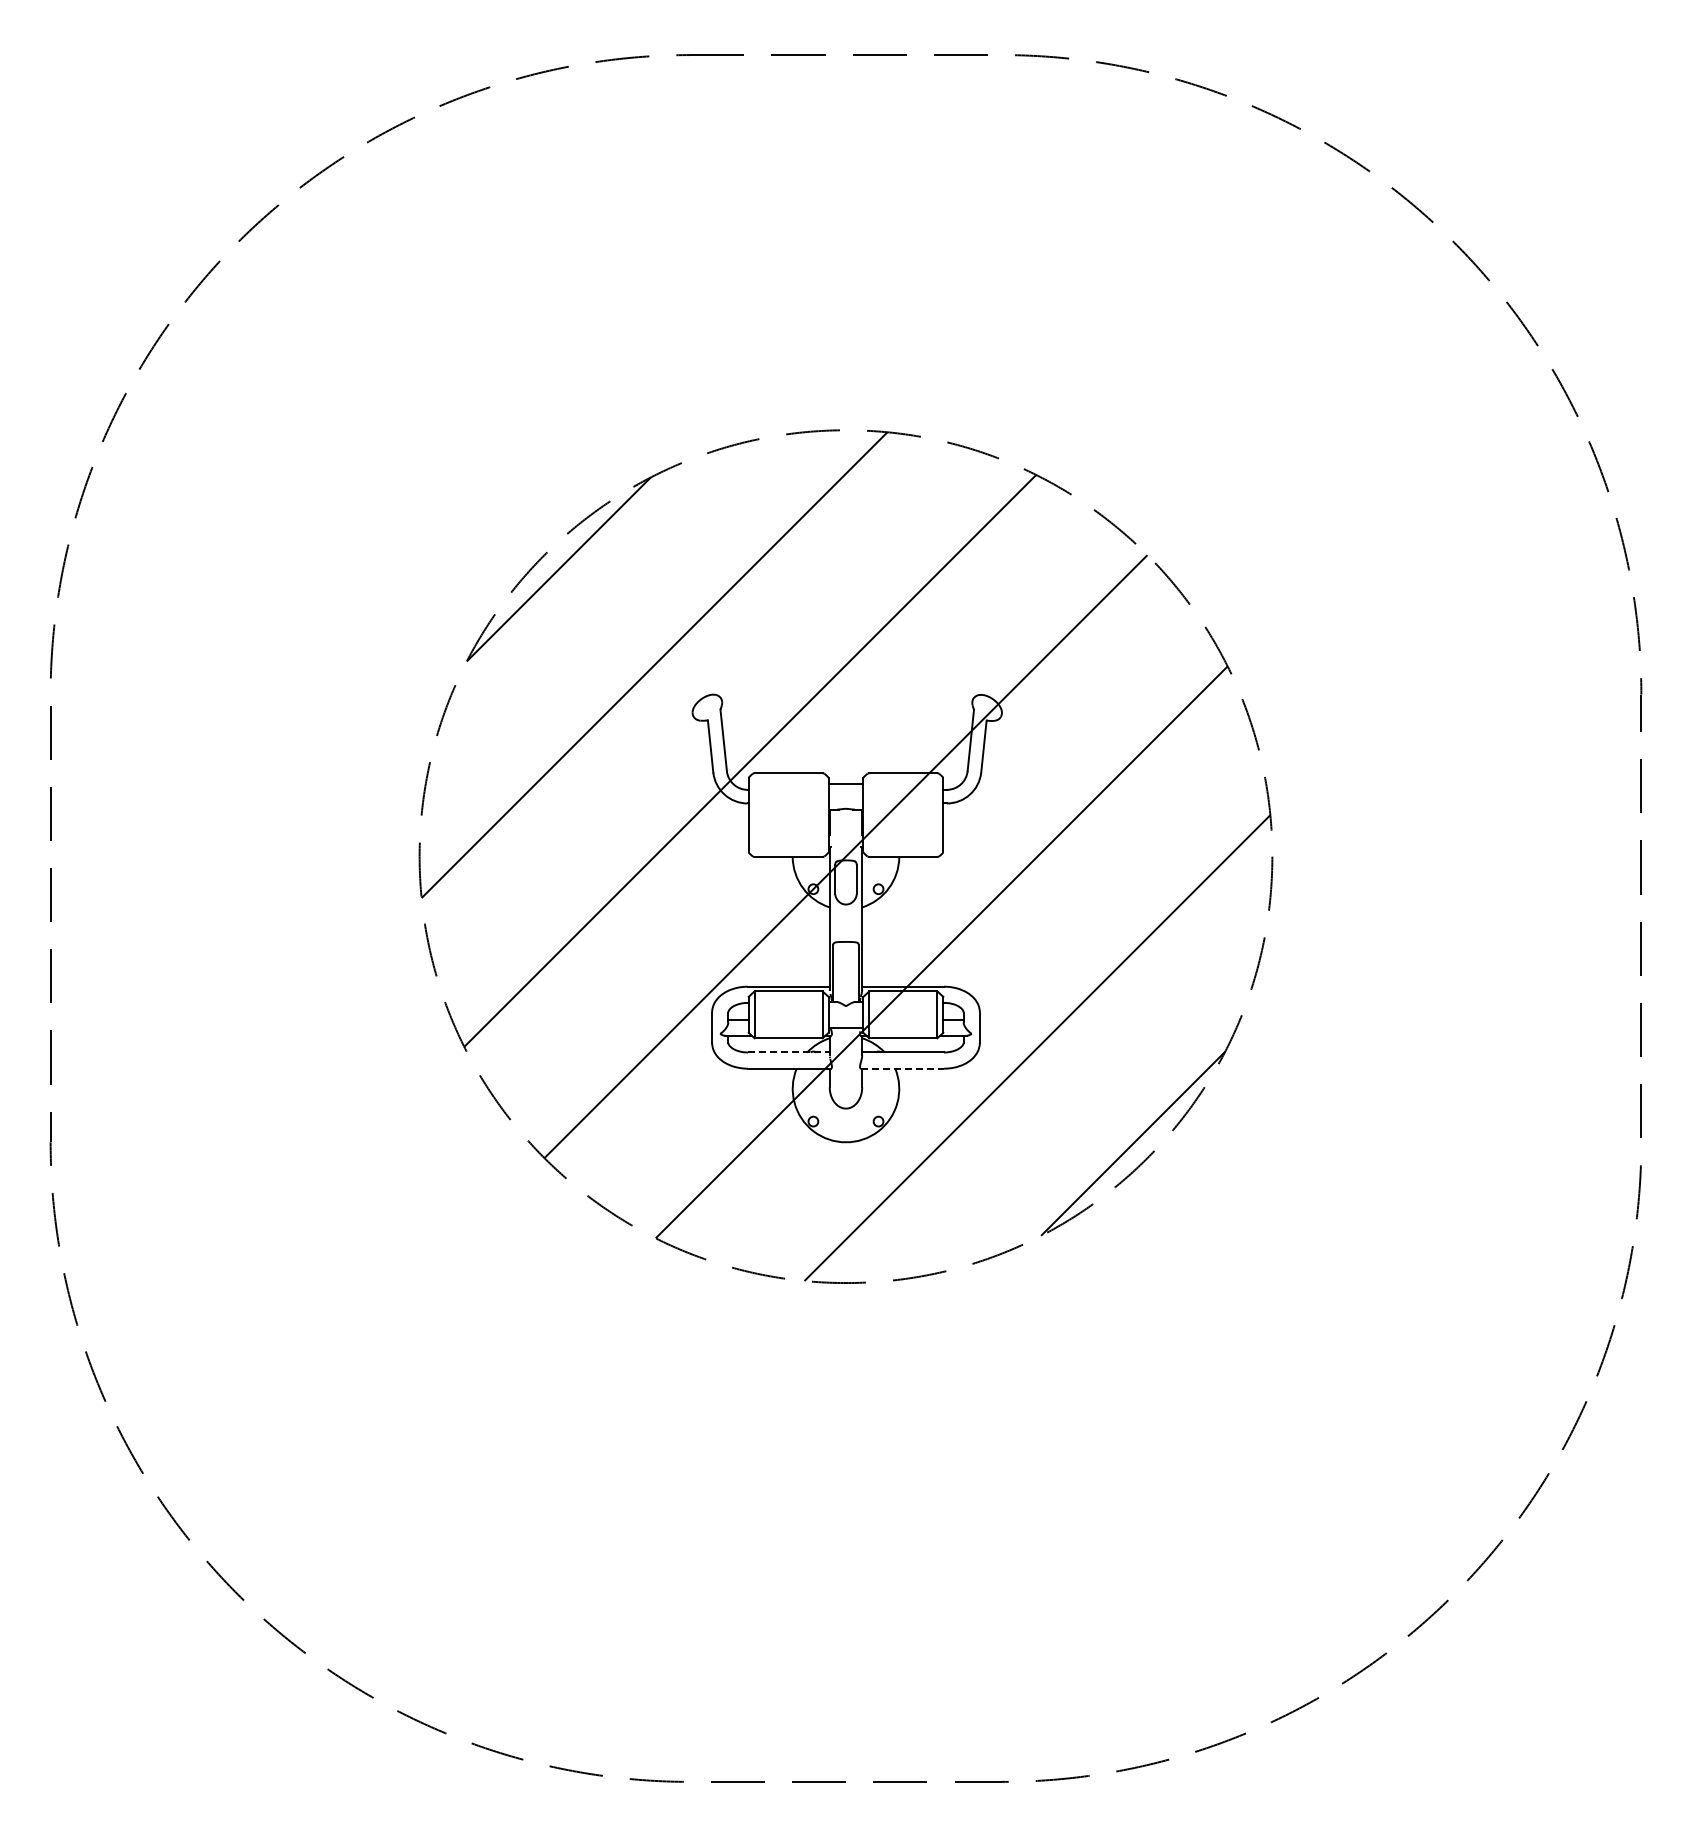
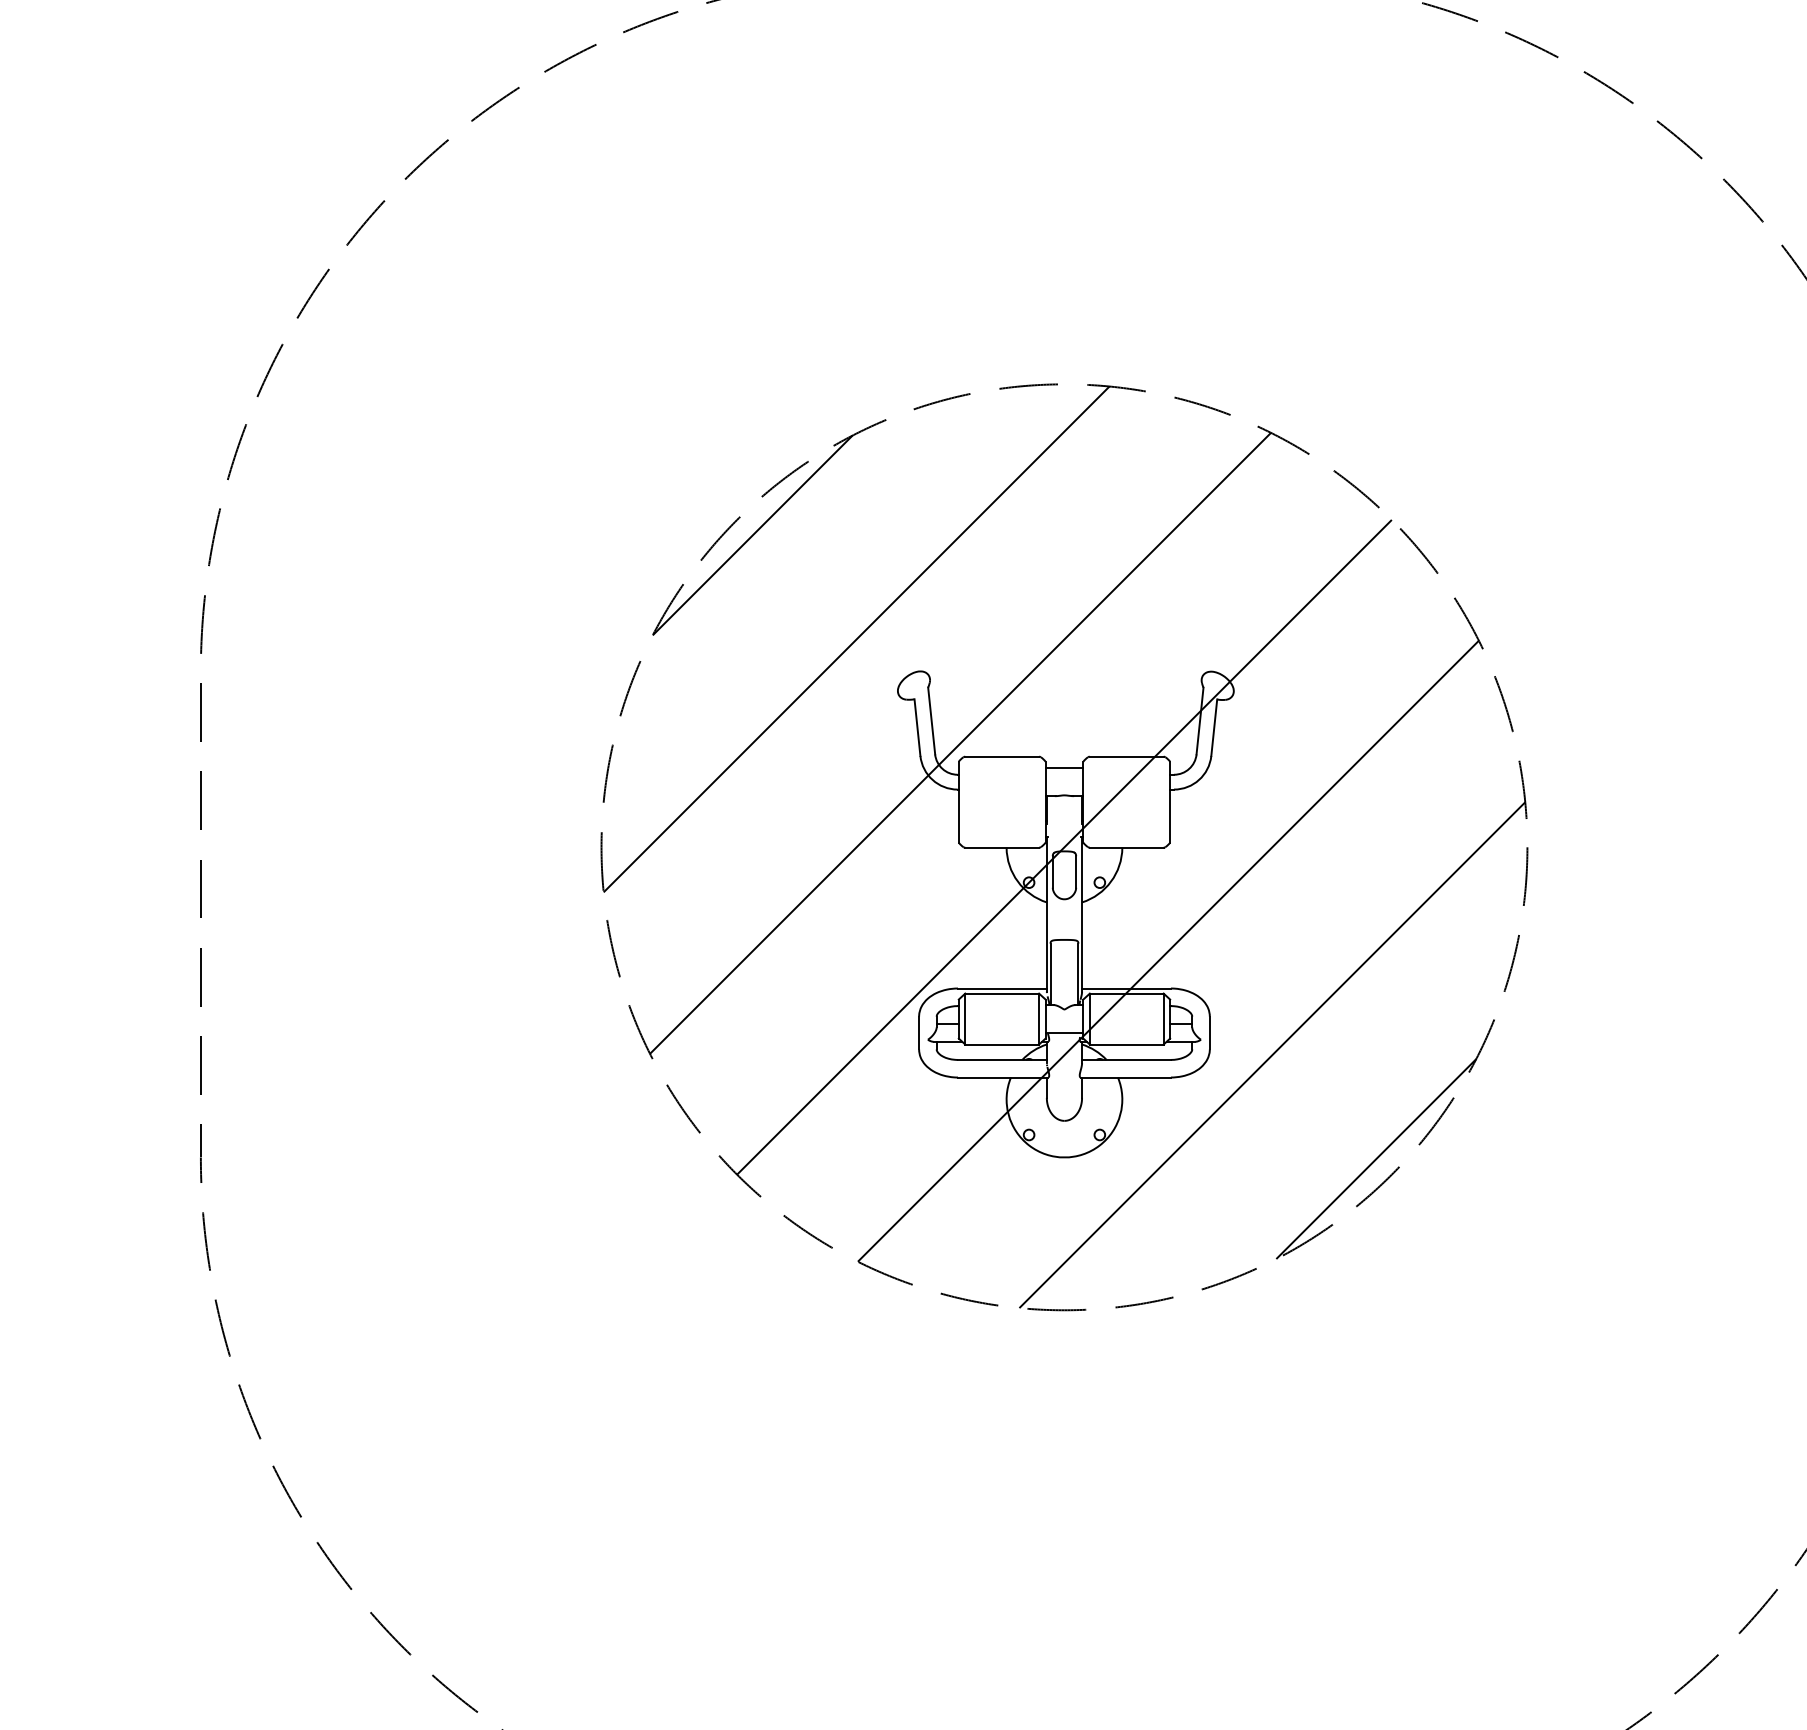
line: (788, 1052) -> (1002, 1059), dashed -> solid
line: (902, 1068) -> (1125, 1077), dashed -> solid

